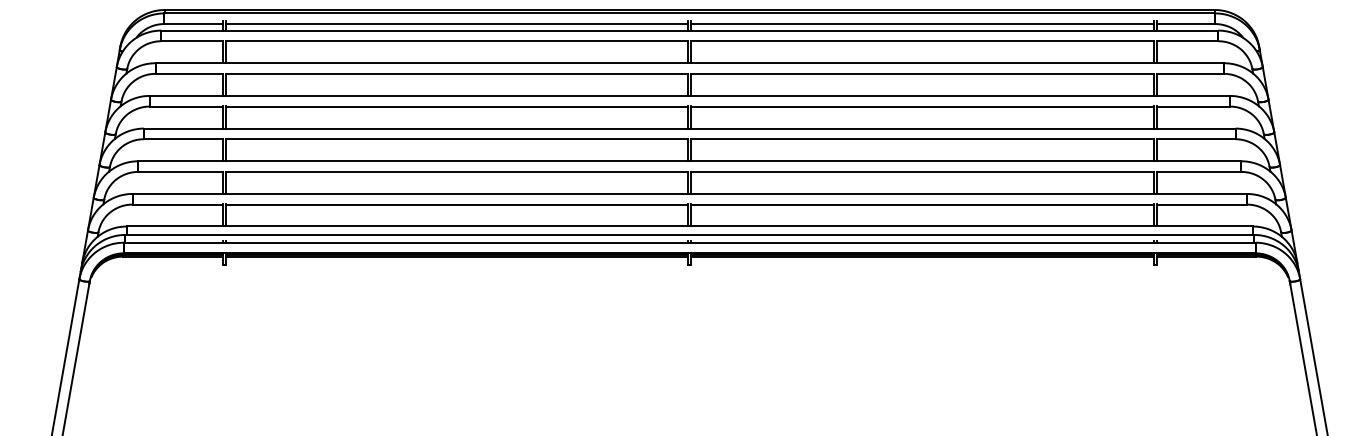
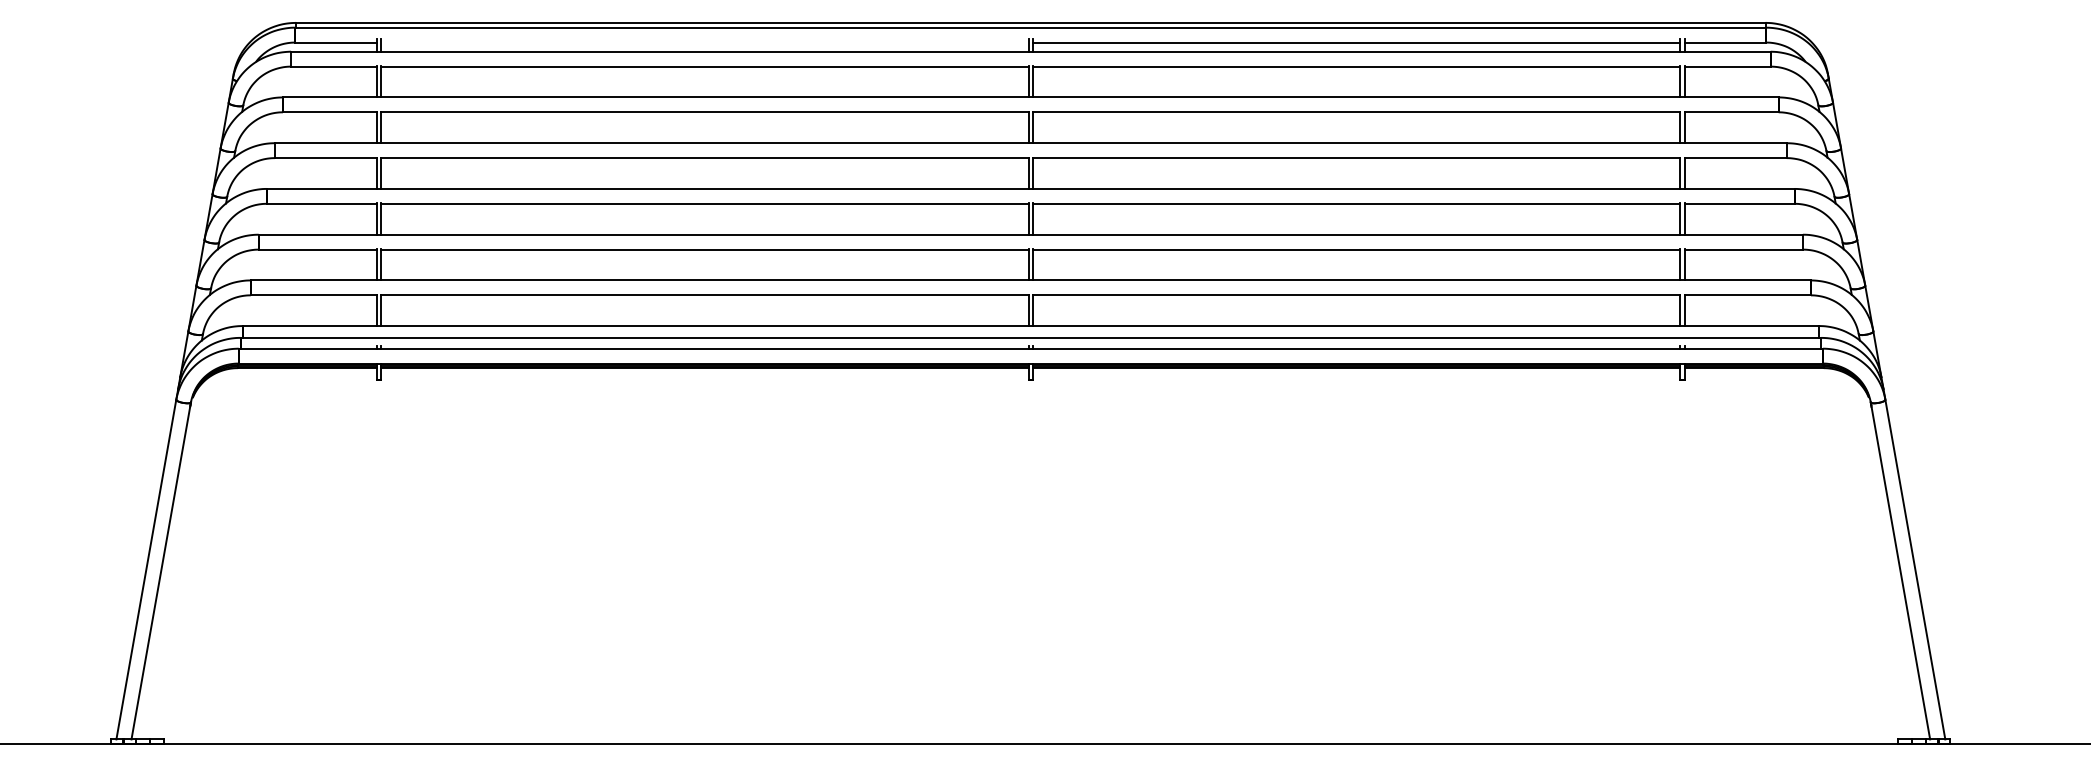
line: (456, 23) -> (704, 42), removed

